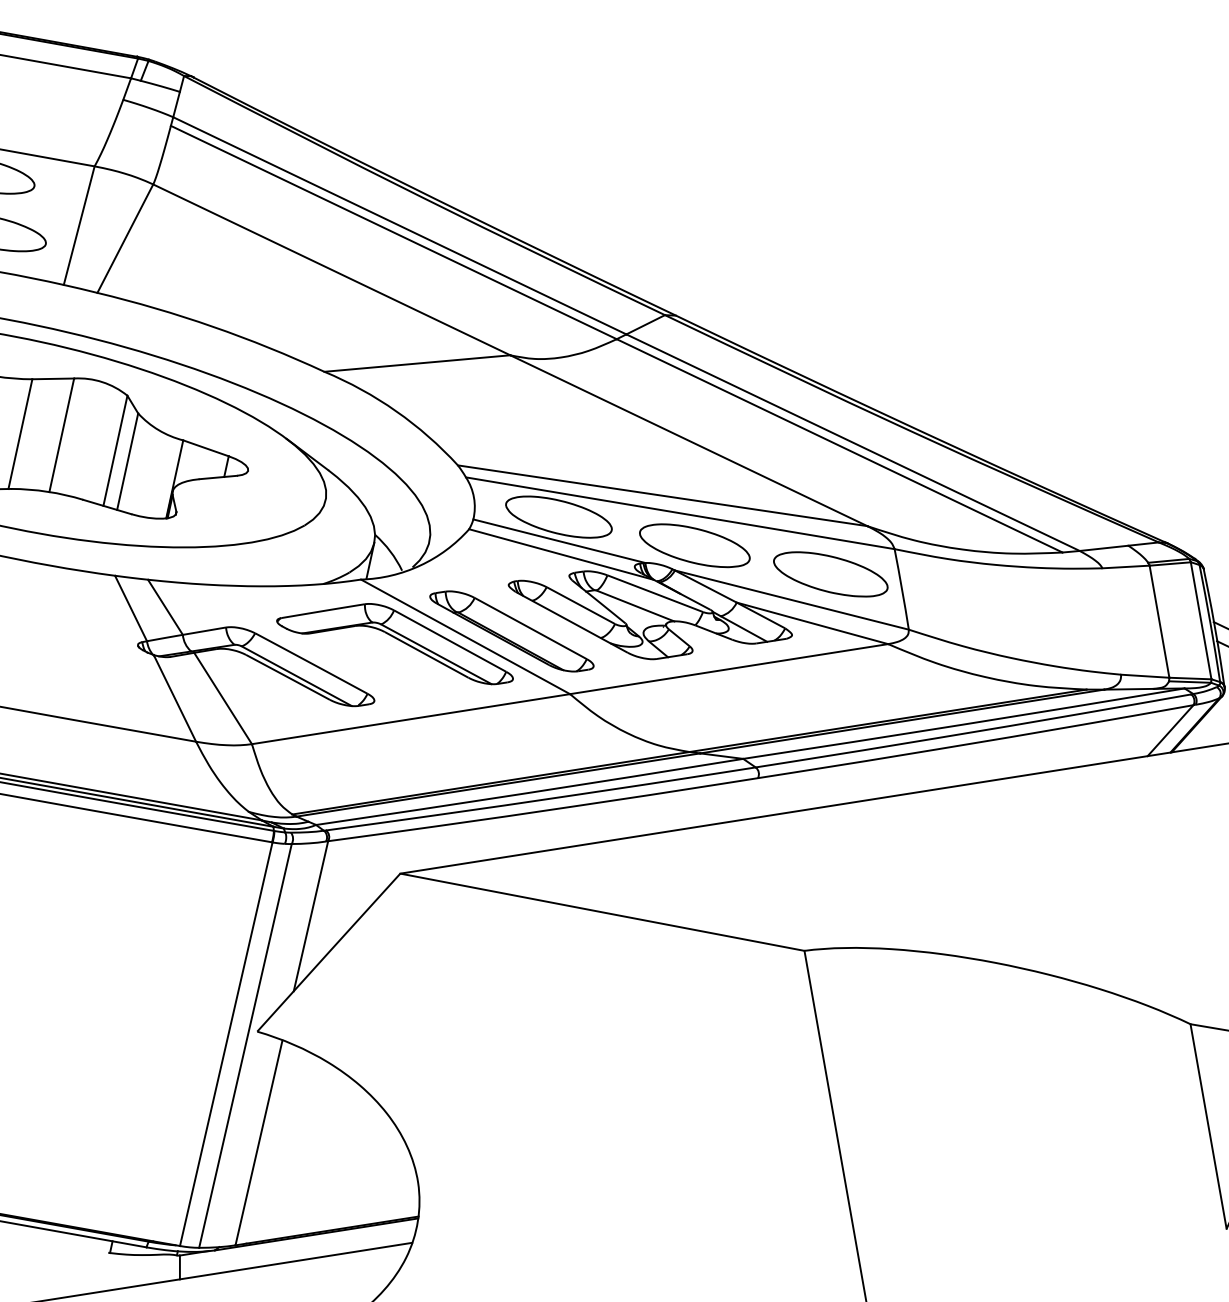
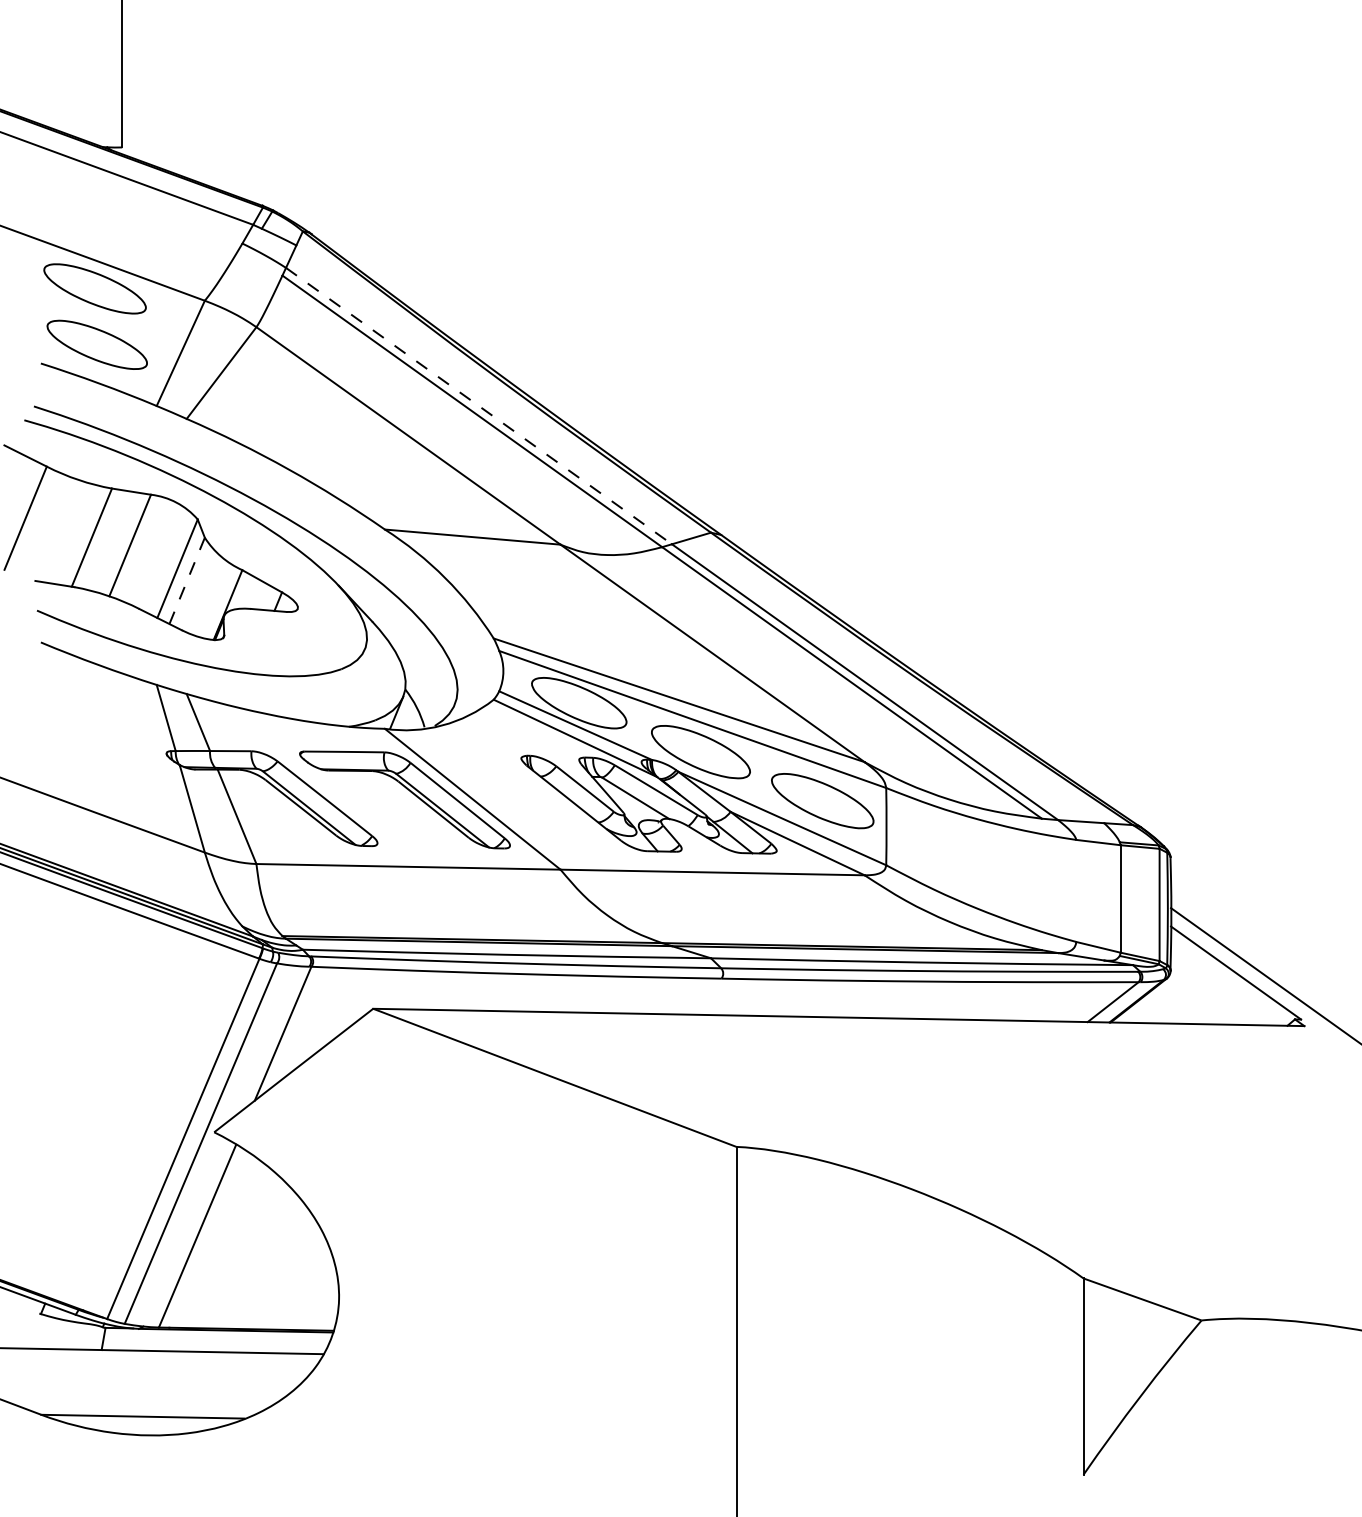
line: (400, 226) -> (479, 406), solid -> dashed
line: (127, 461) -> (187, 580), solid -> dashed
part: (511, 631) -> (516, 801), removed

